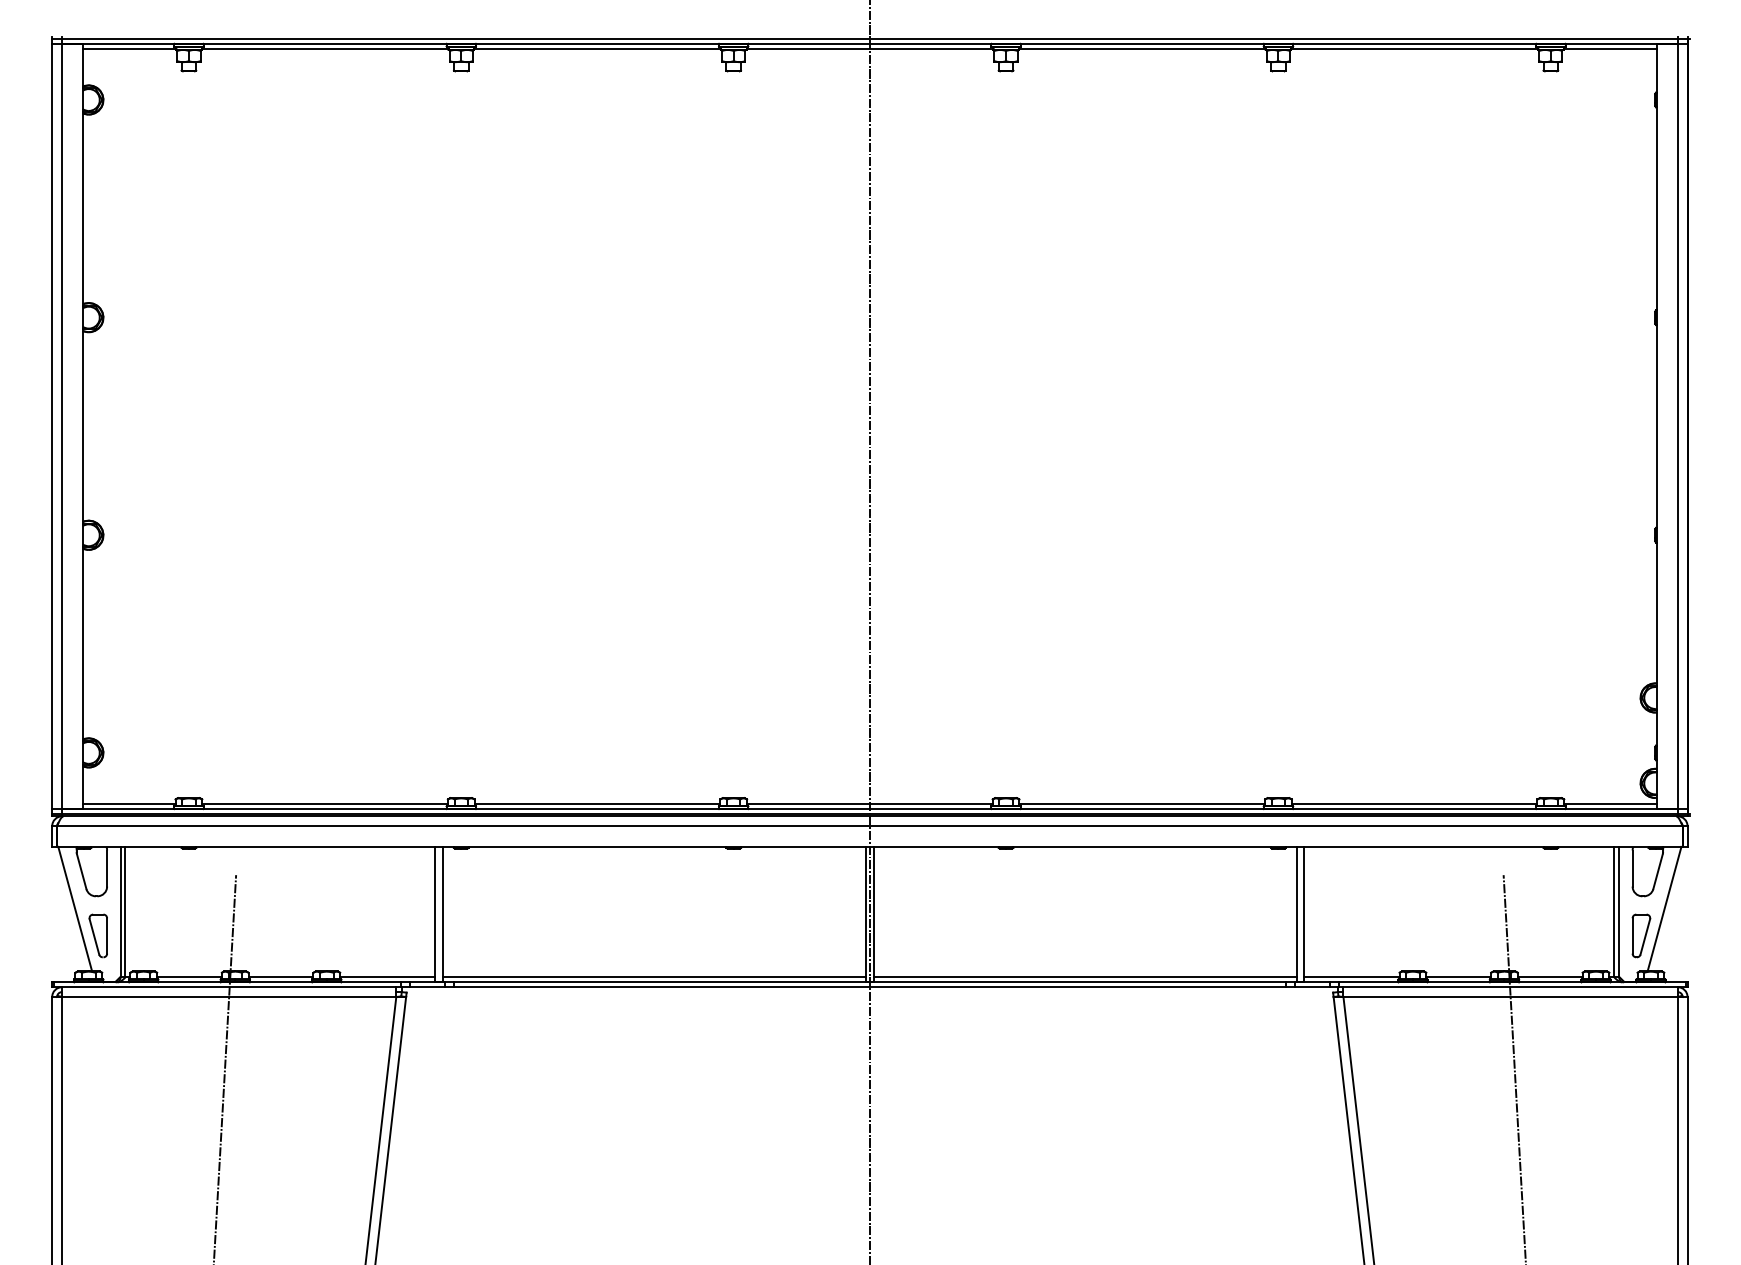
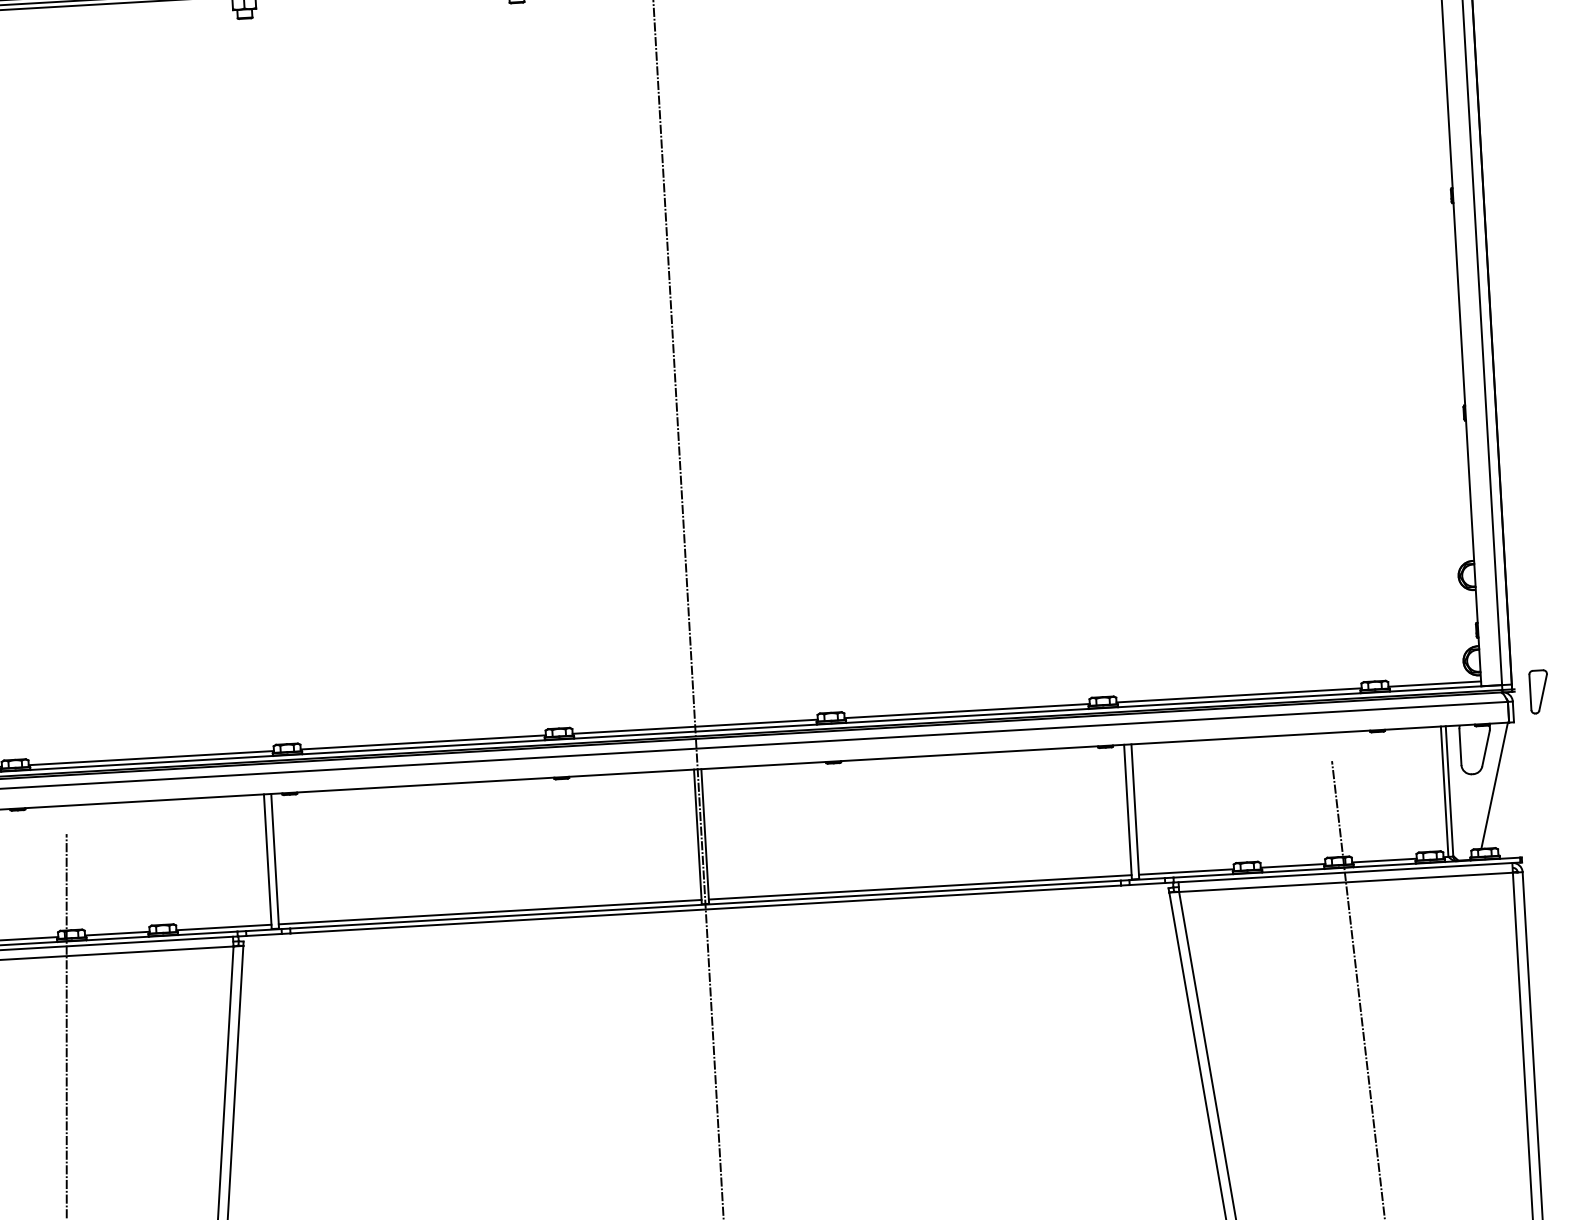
part: (1641, 935) -> (1539, 691), moved

